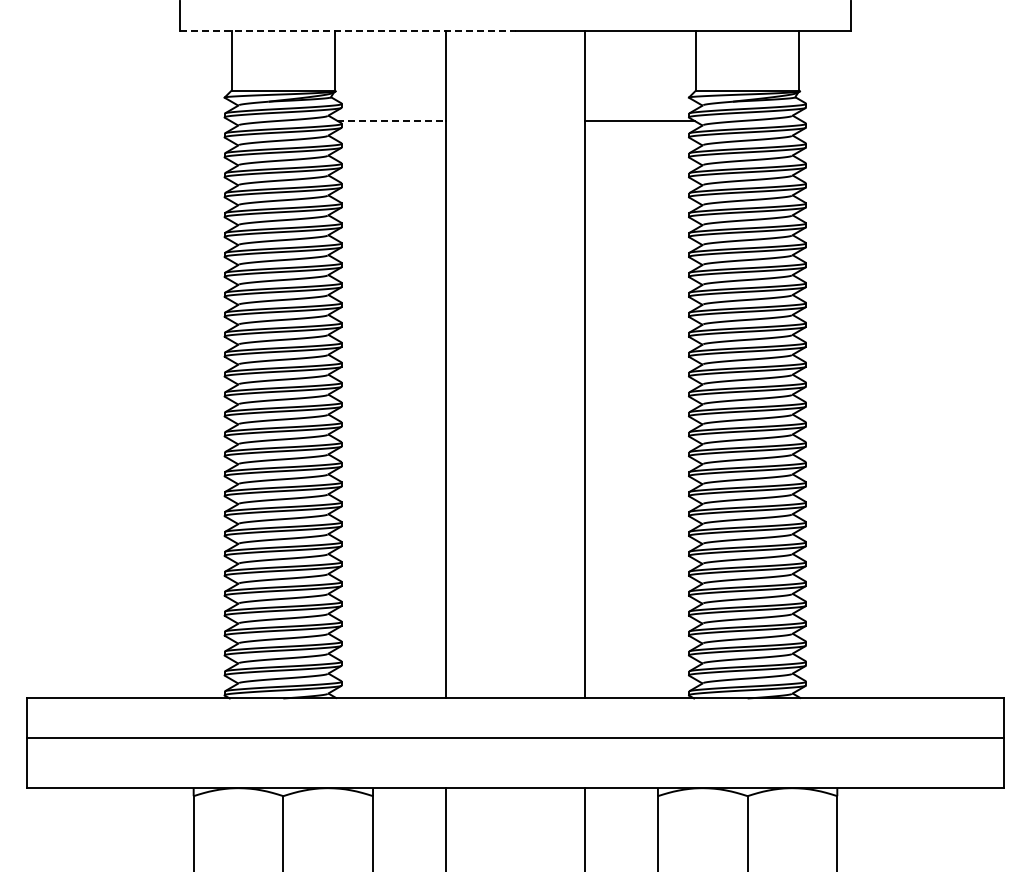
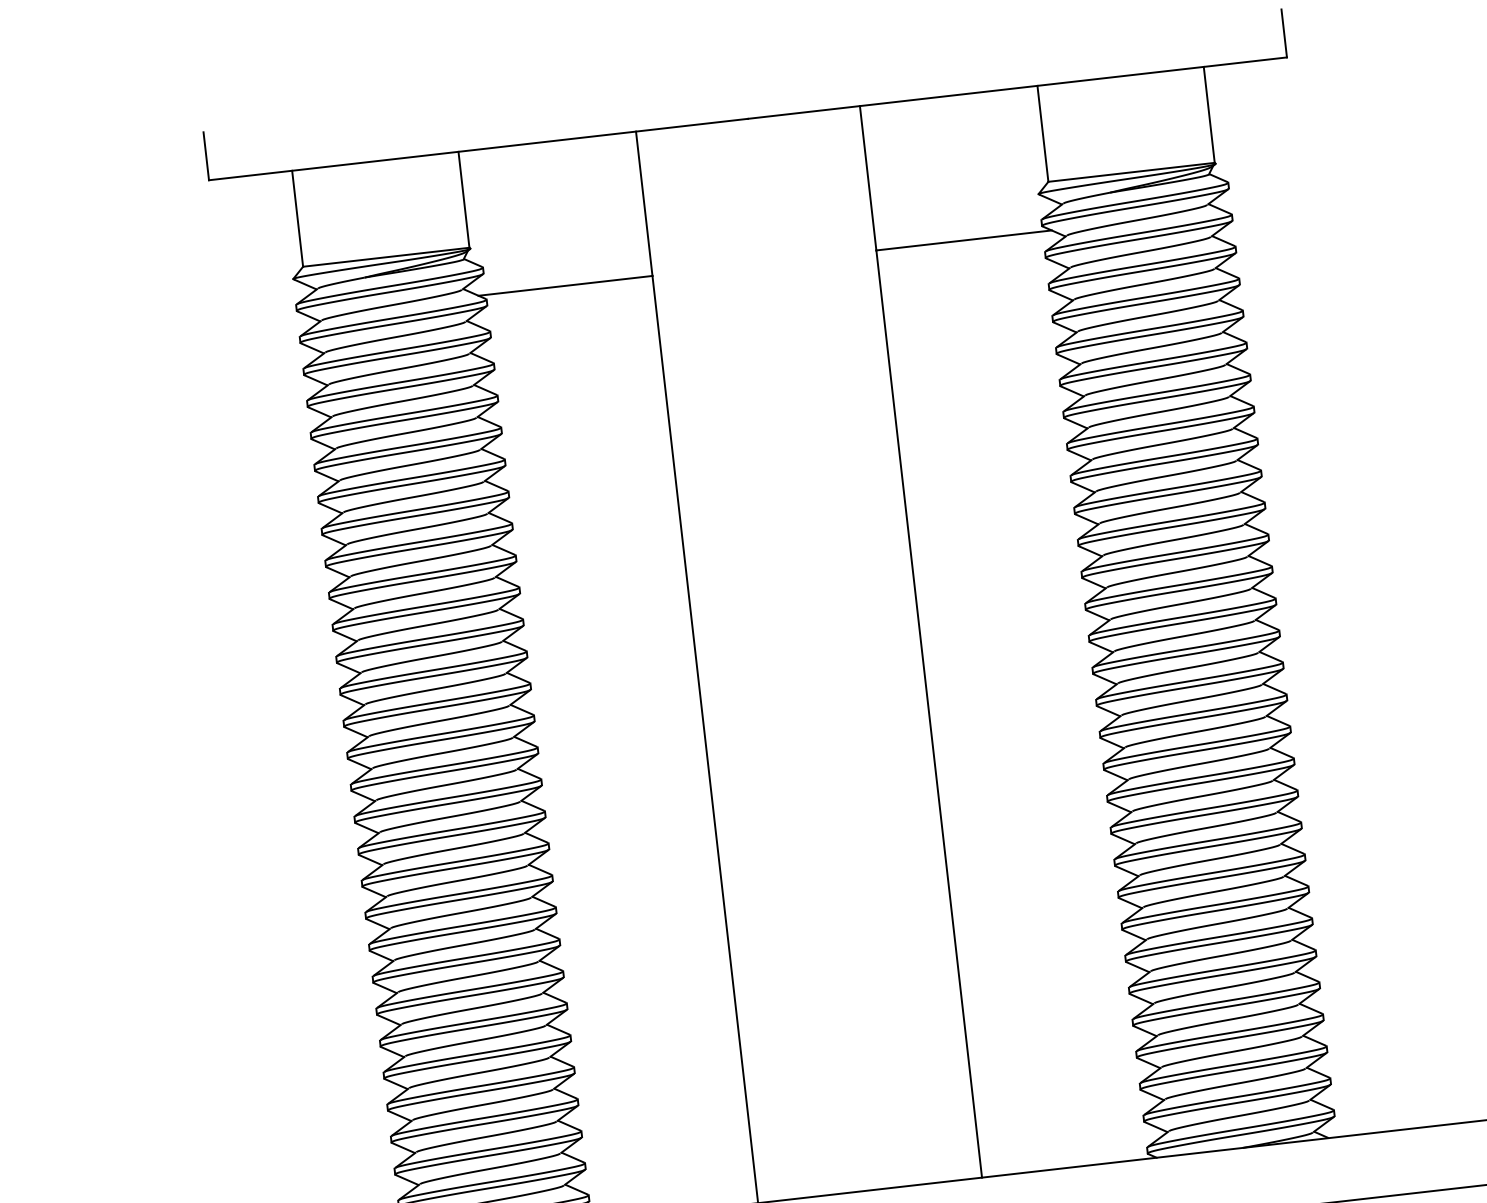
line: (347, 30) -> (478, 148), dashed -> solid
line: (392, 120) -> (566, 285), dashed -> solid

